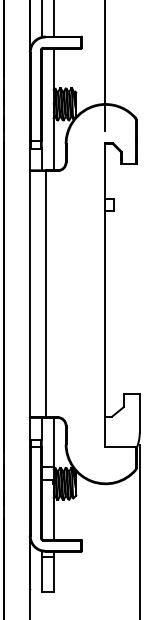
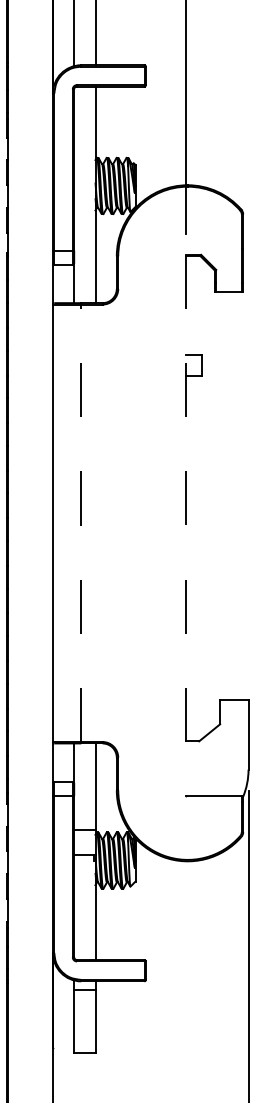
line: (45, 294) -> (80, 523), solid -> dashed
line: (104, 295) -> (185, 525), solid -> dashed

